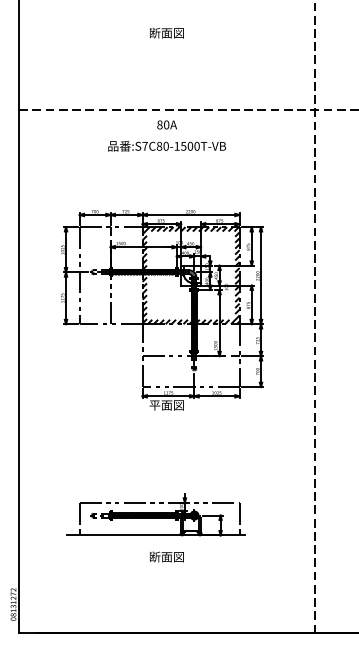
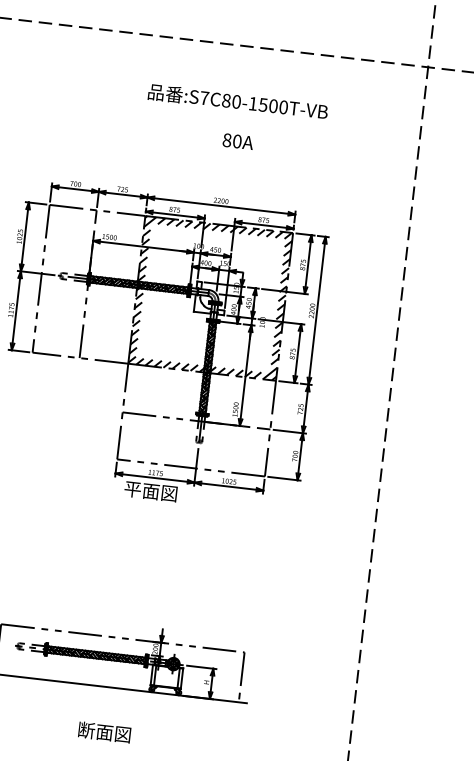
text: (166, 124) -> (237, 140), moved
text: (167, 145) -> (238, 100), moved
text: (166, 556) -> (104, 731), moved

